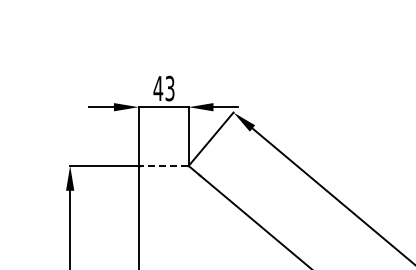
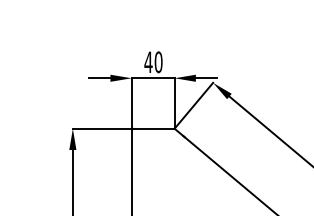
text: (169, 88) -> (158, 62), 43 -> 40
line: (163, 165) -> (152, 128), dashed -> solid

